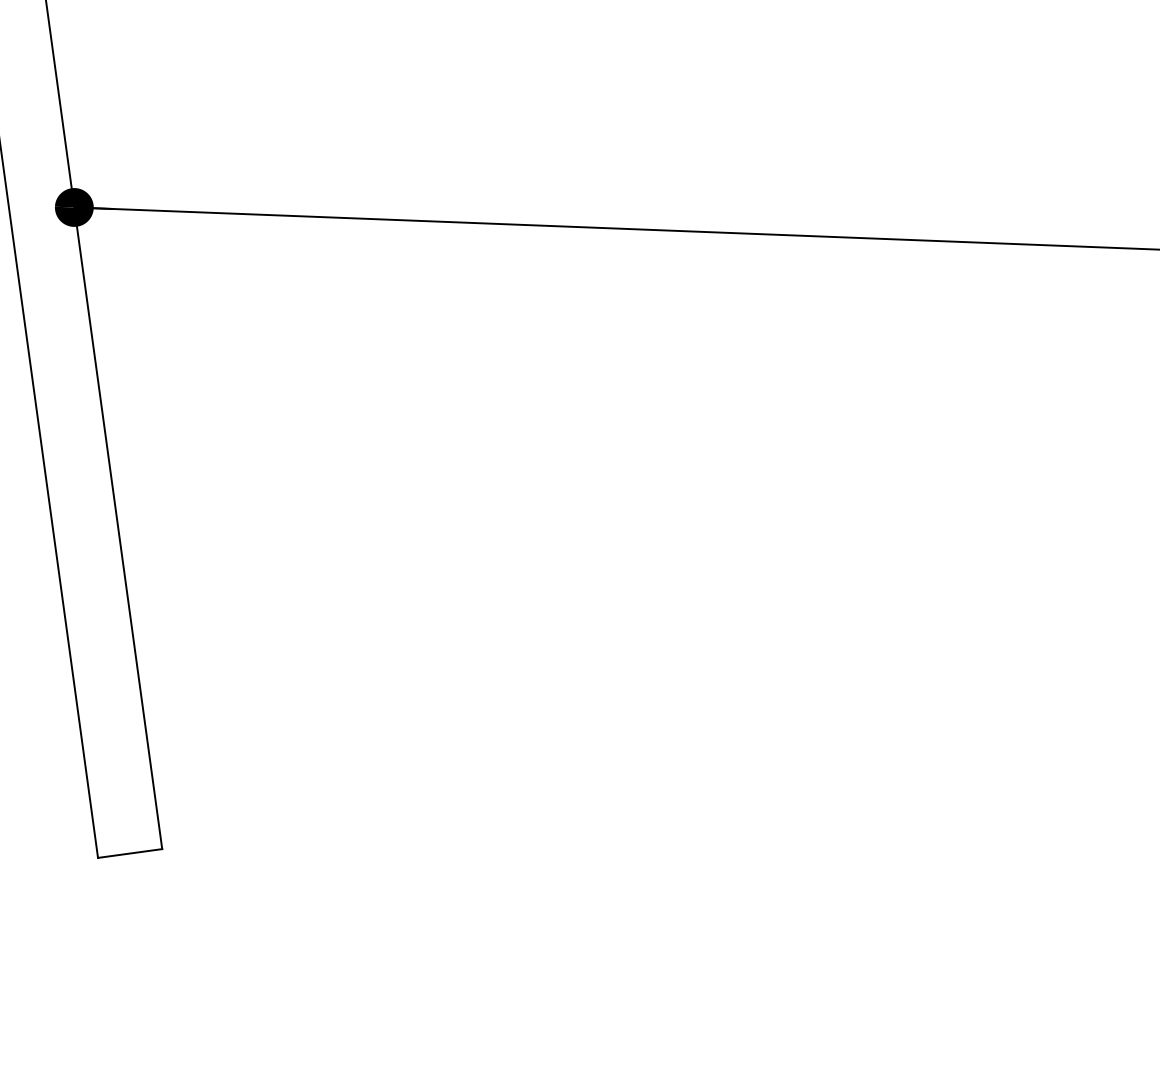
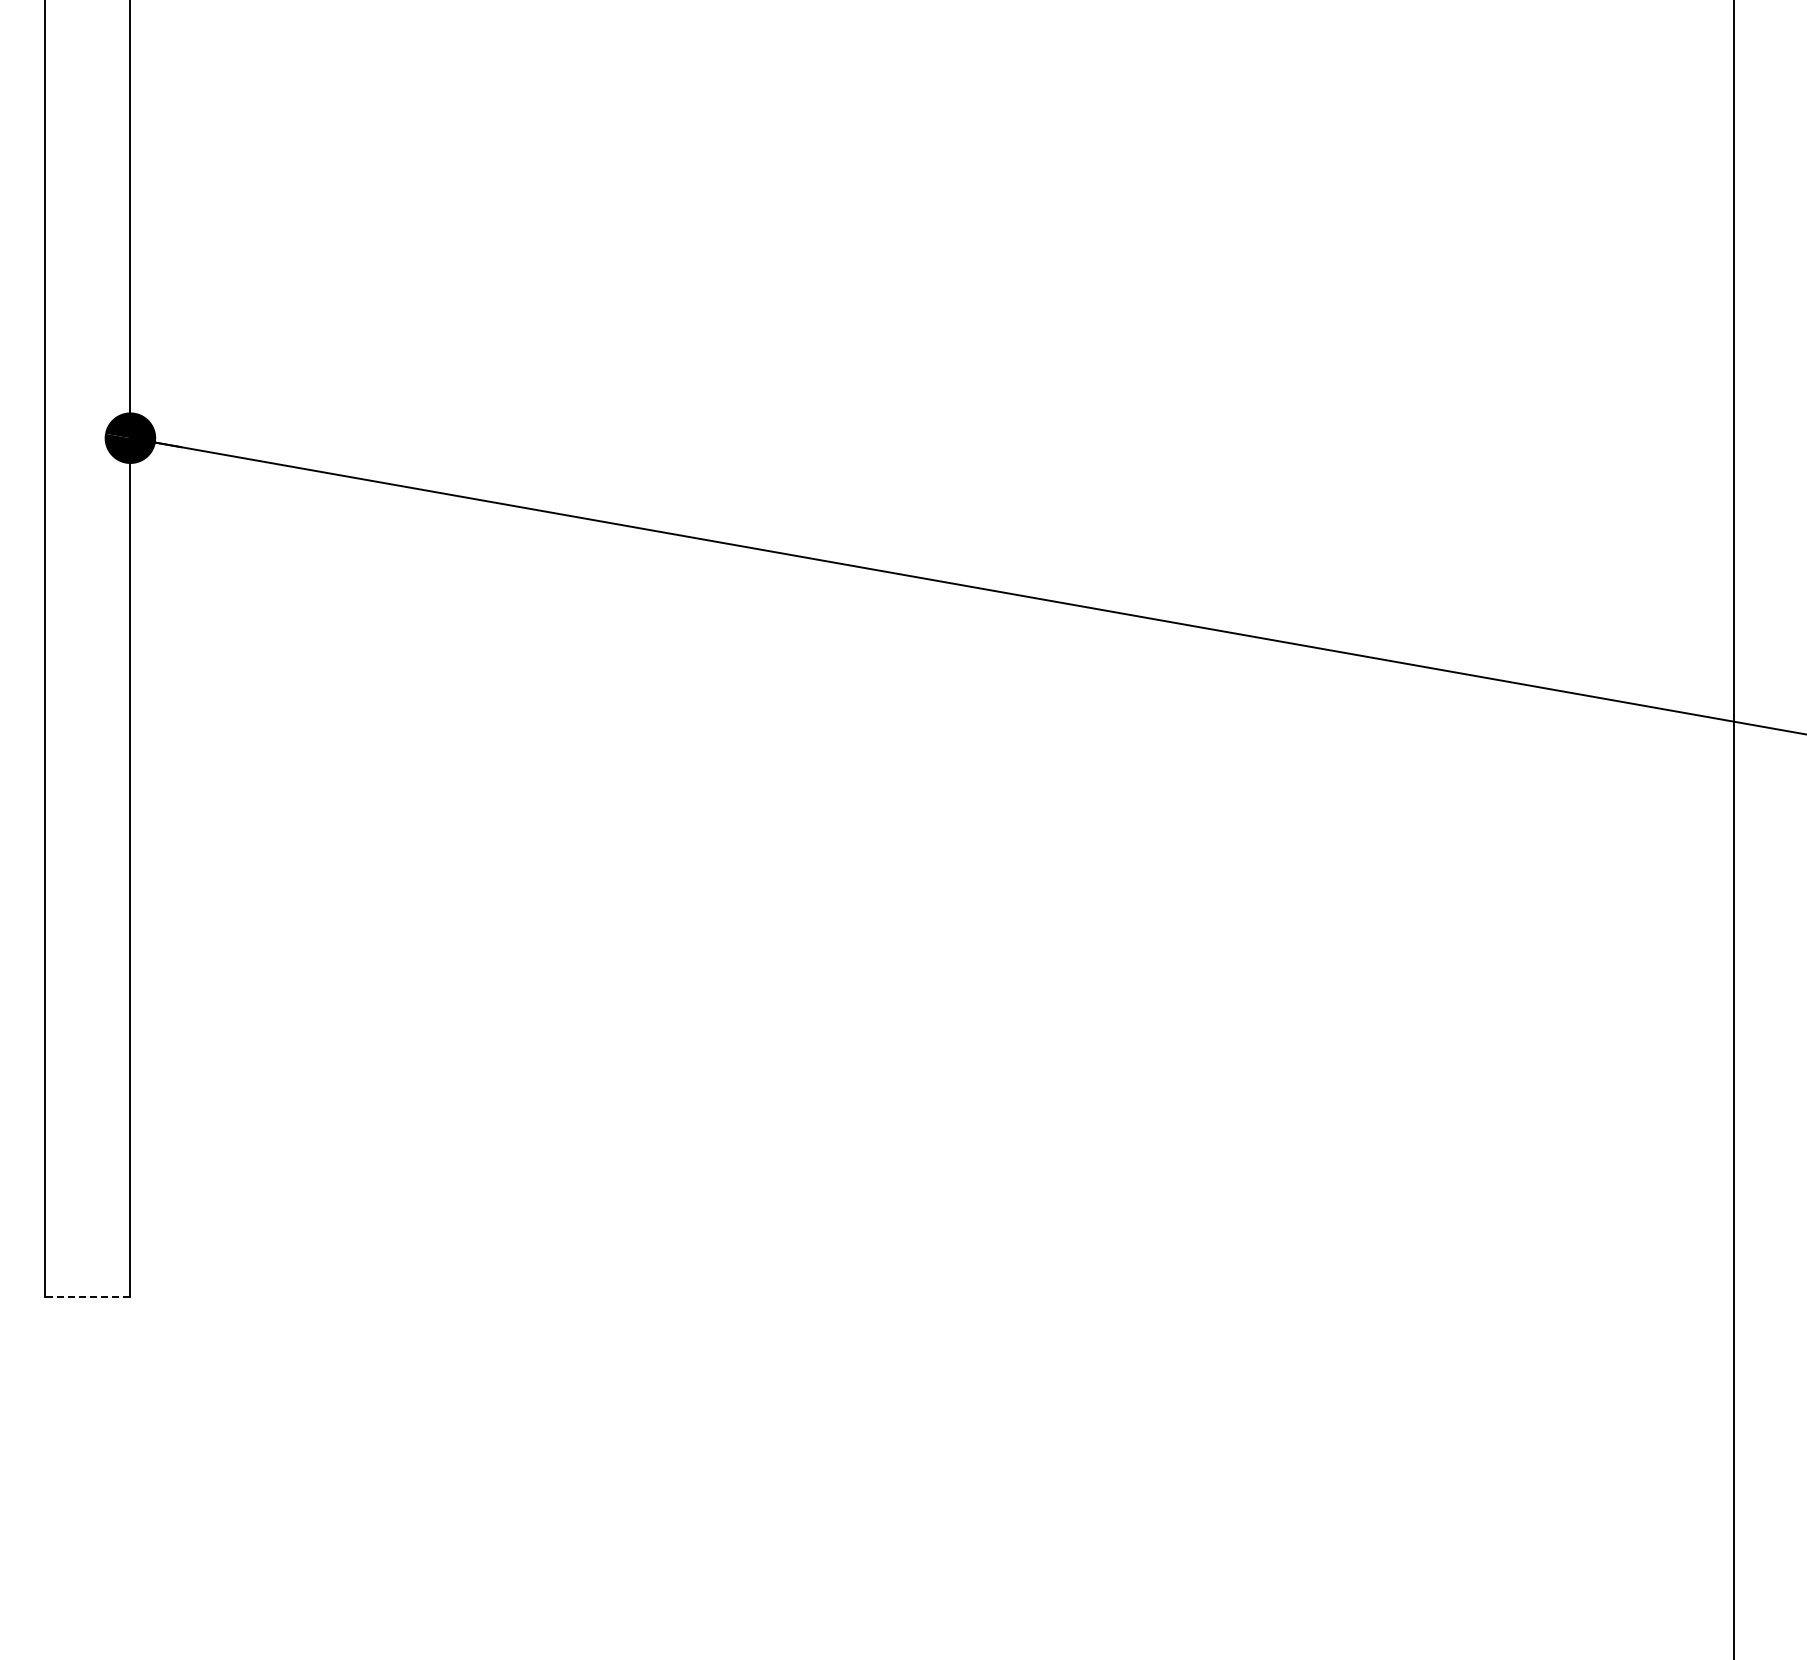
line: (130, 853) -> (87, 1296), solid -> dashed

